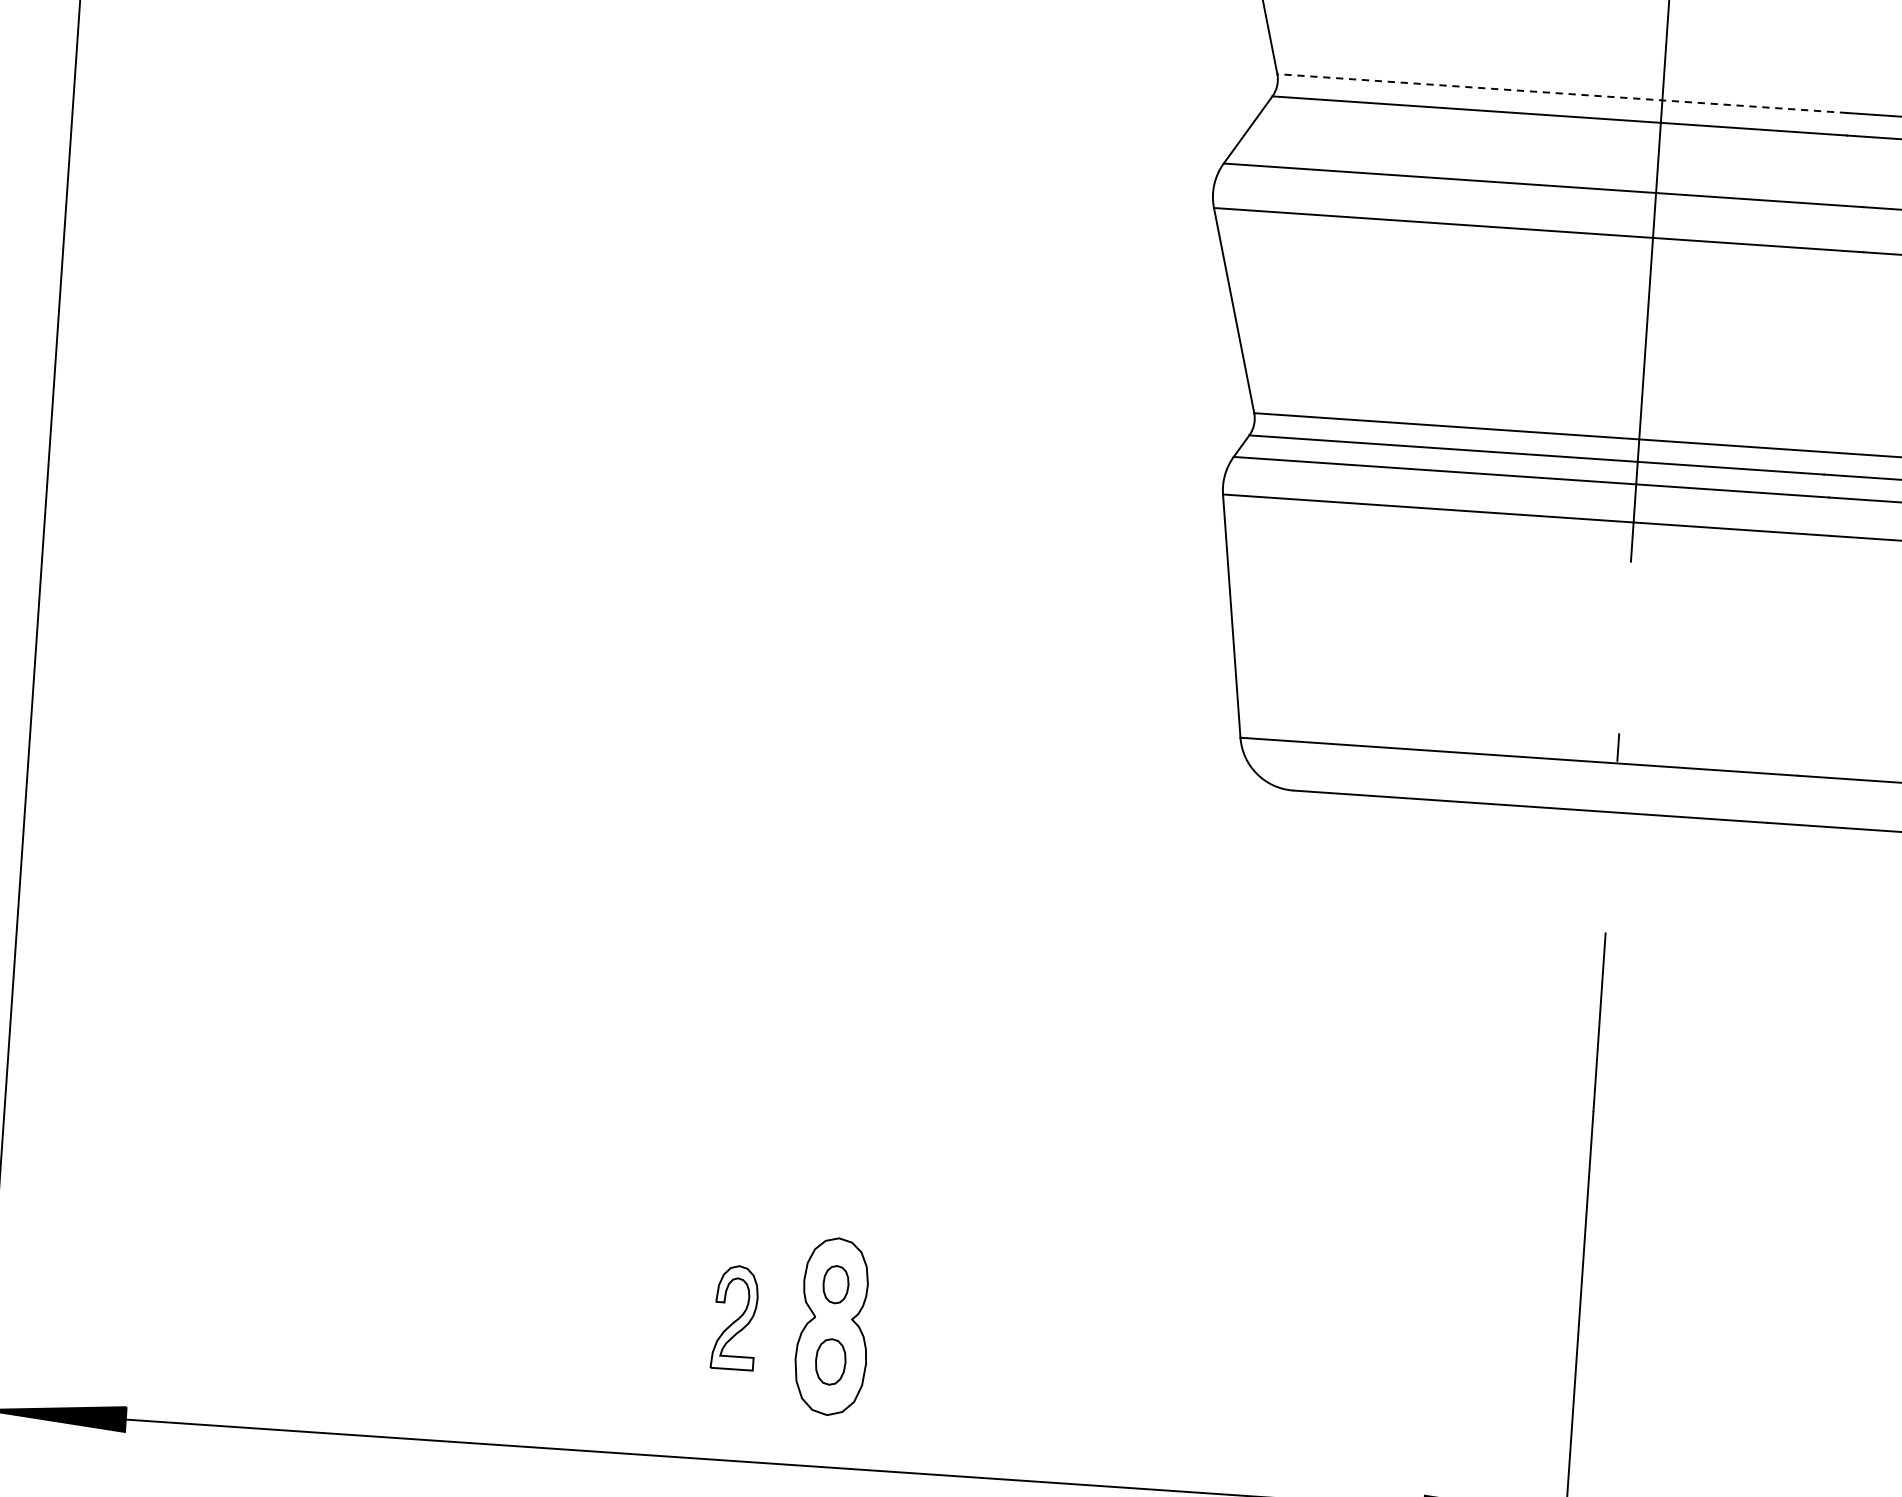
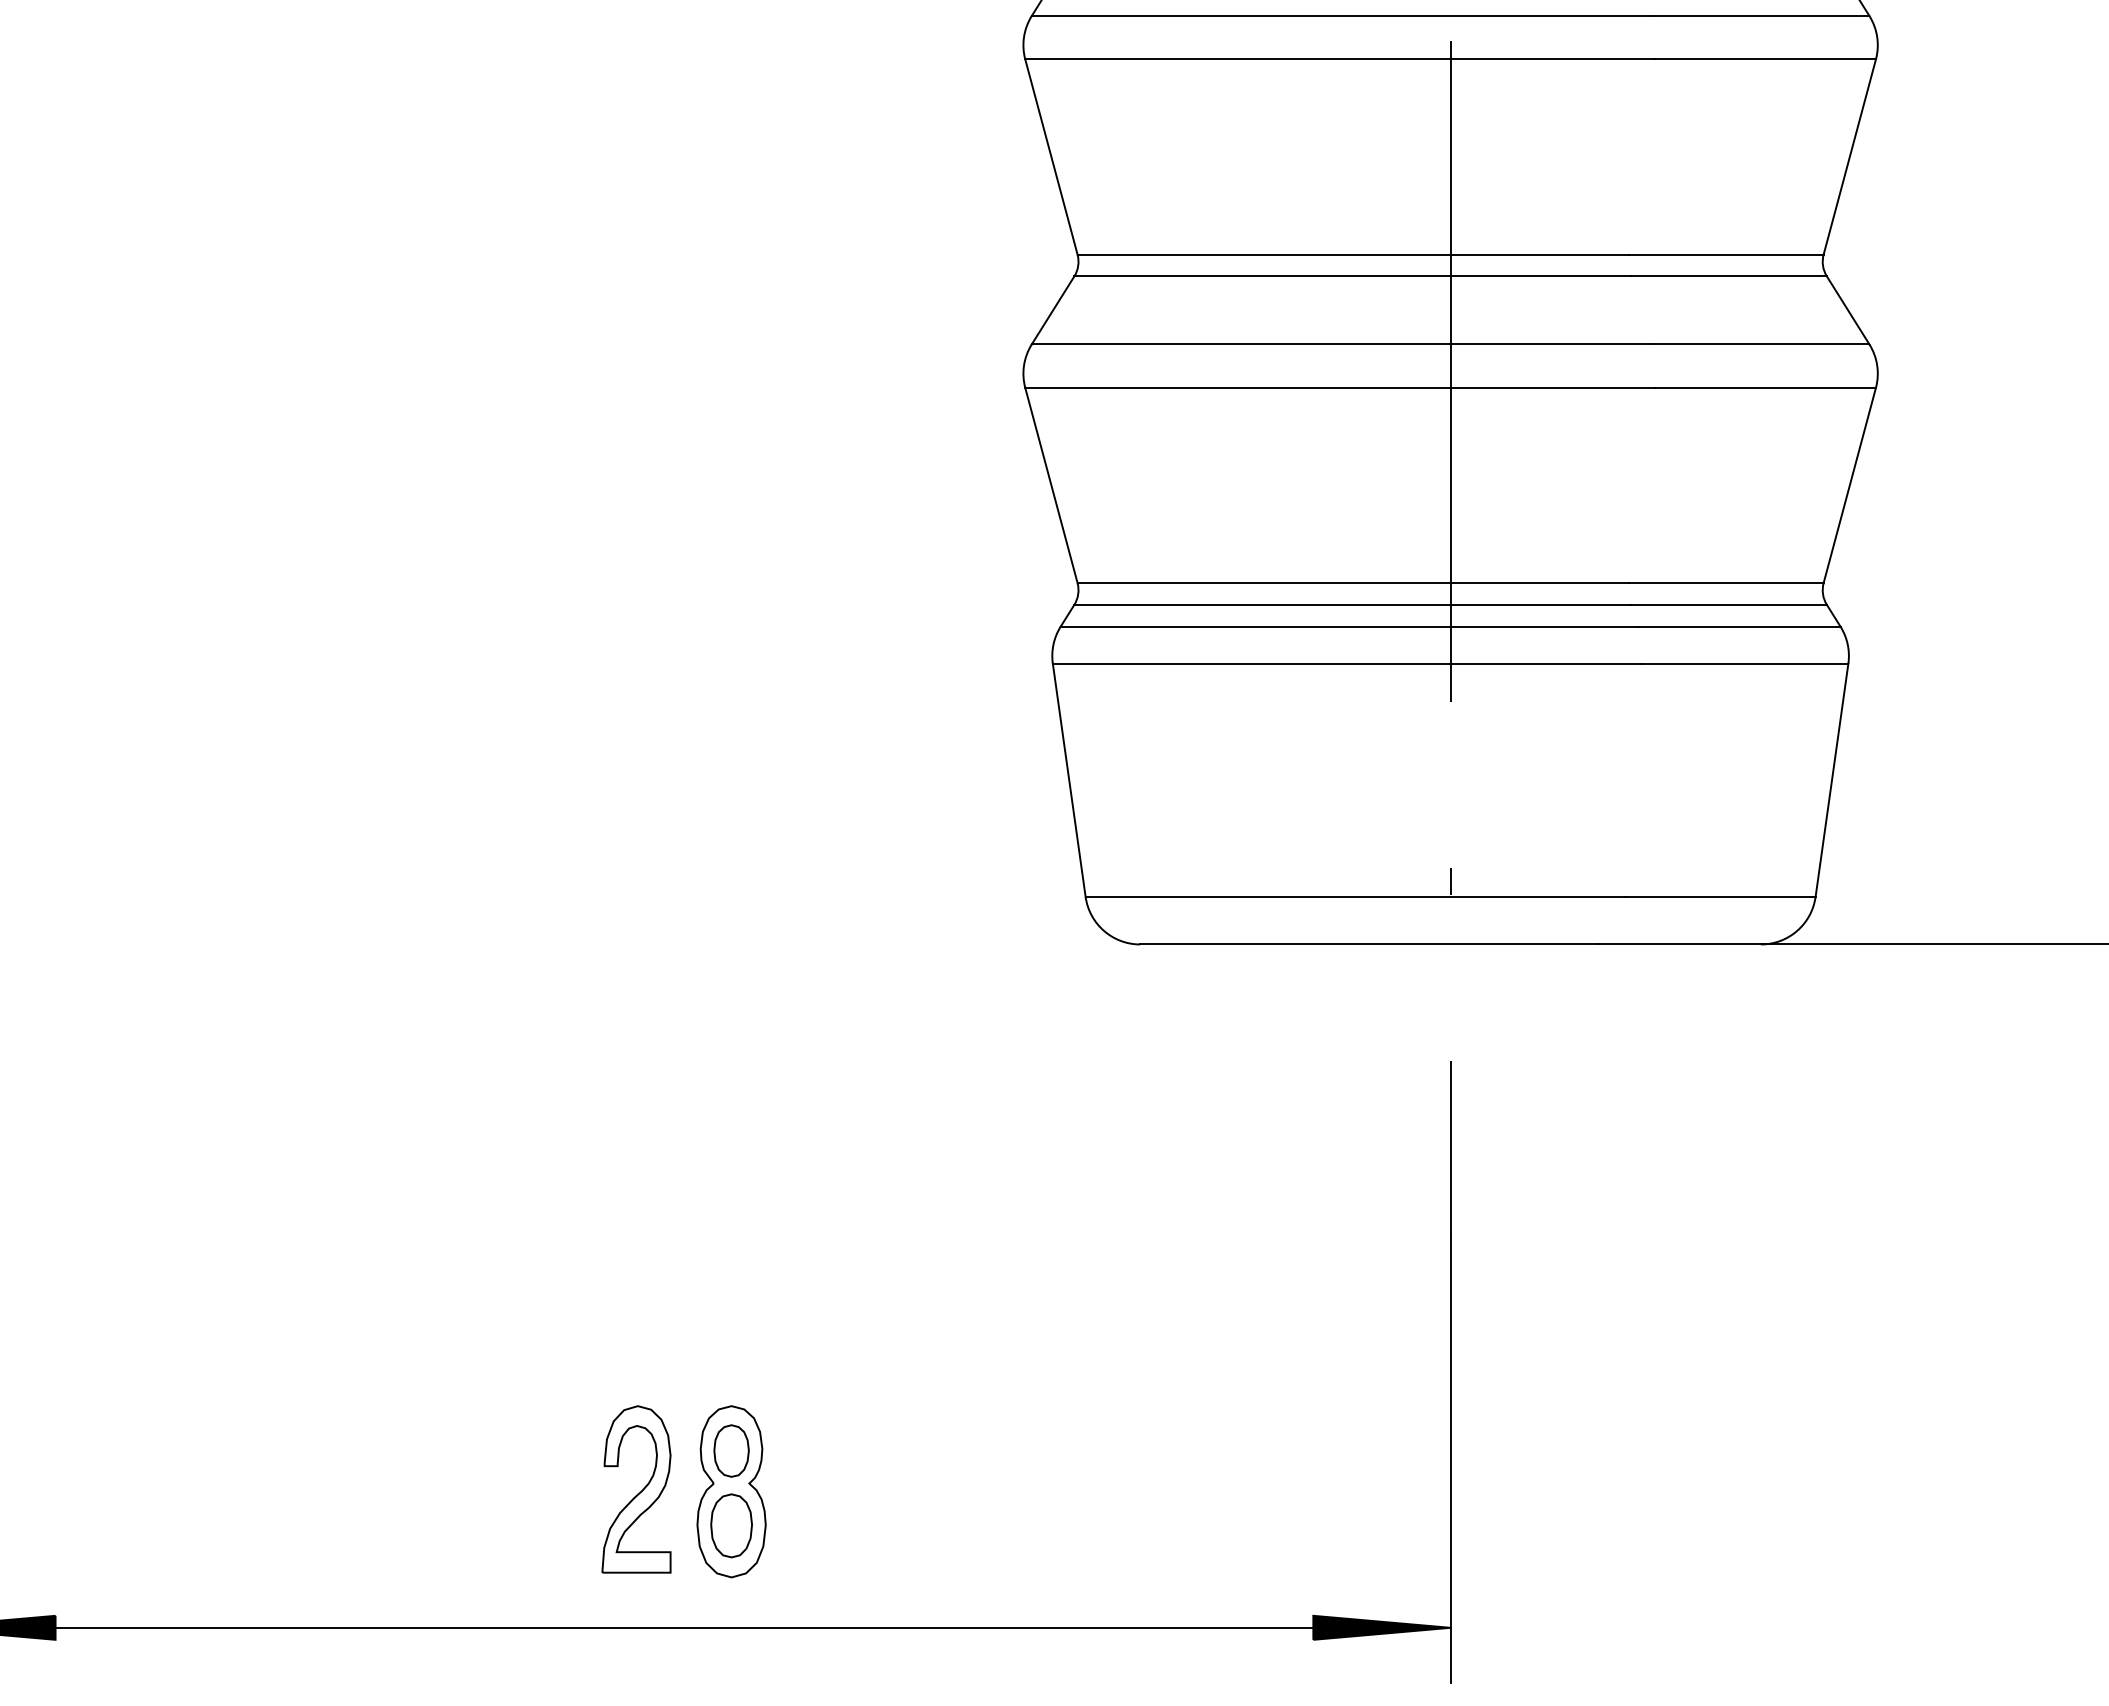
line: (1562, 93) -> (1353, 254), dashed -> solid
part: (835, 1284) -> (731, 1450), size x1.43
part: (735, 1317) -> (636, 1489), size x1.67
part: (830, 1361) -> (731, 1525), size x1.43

